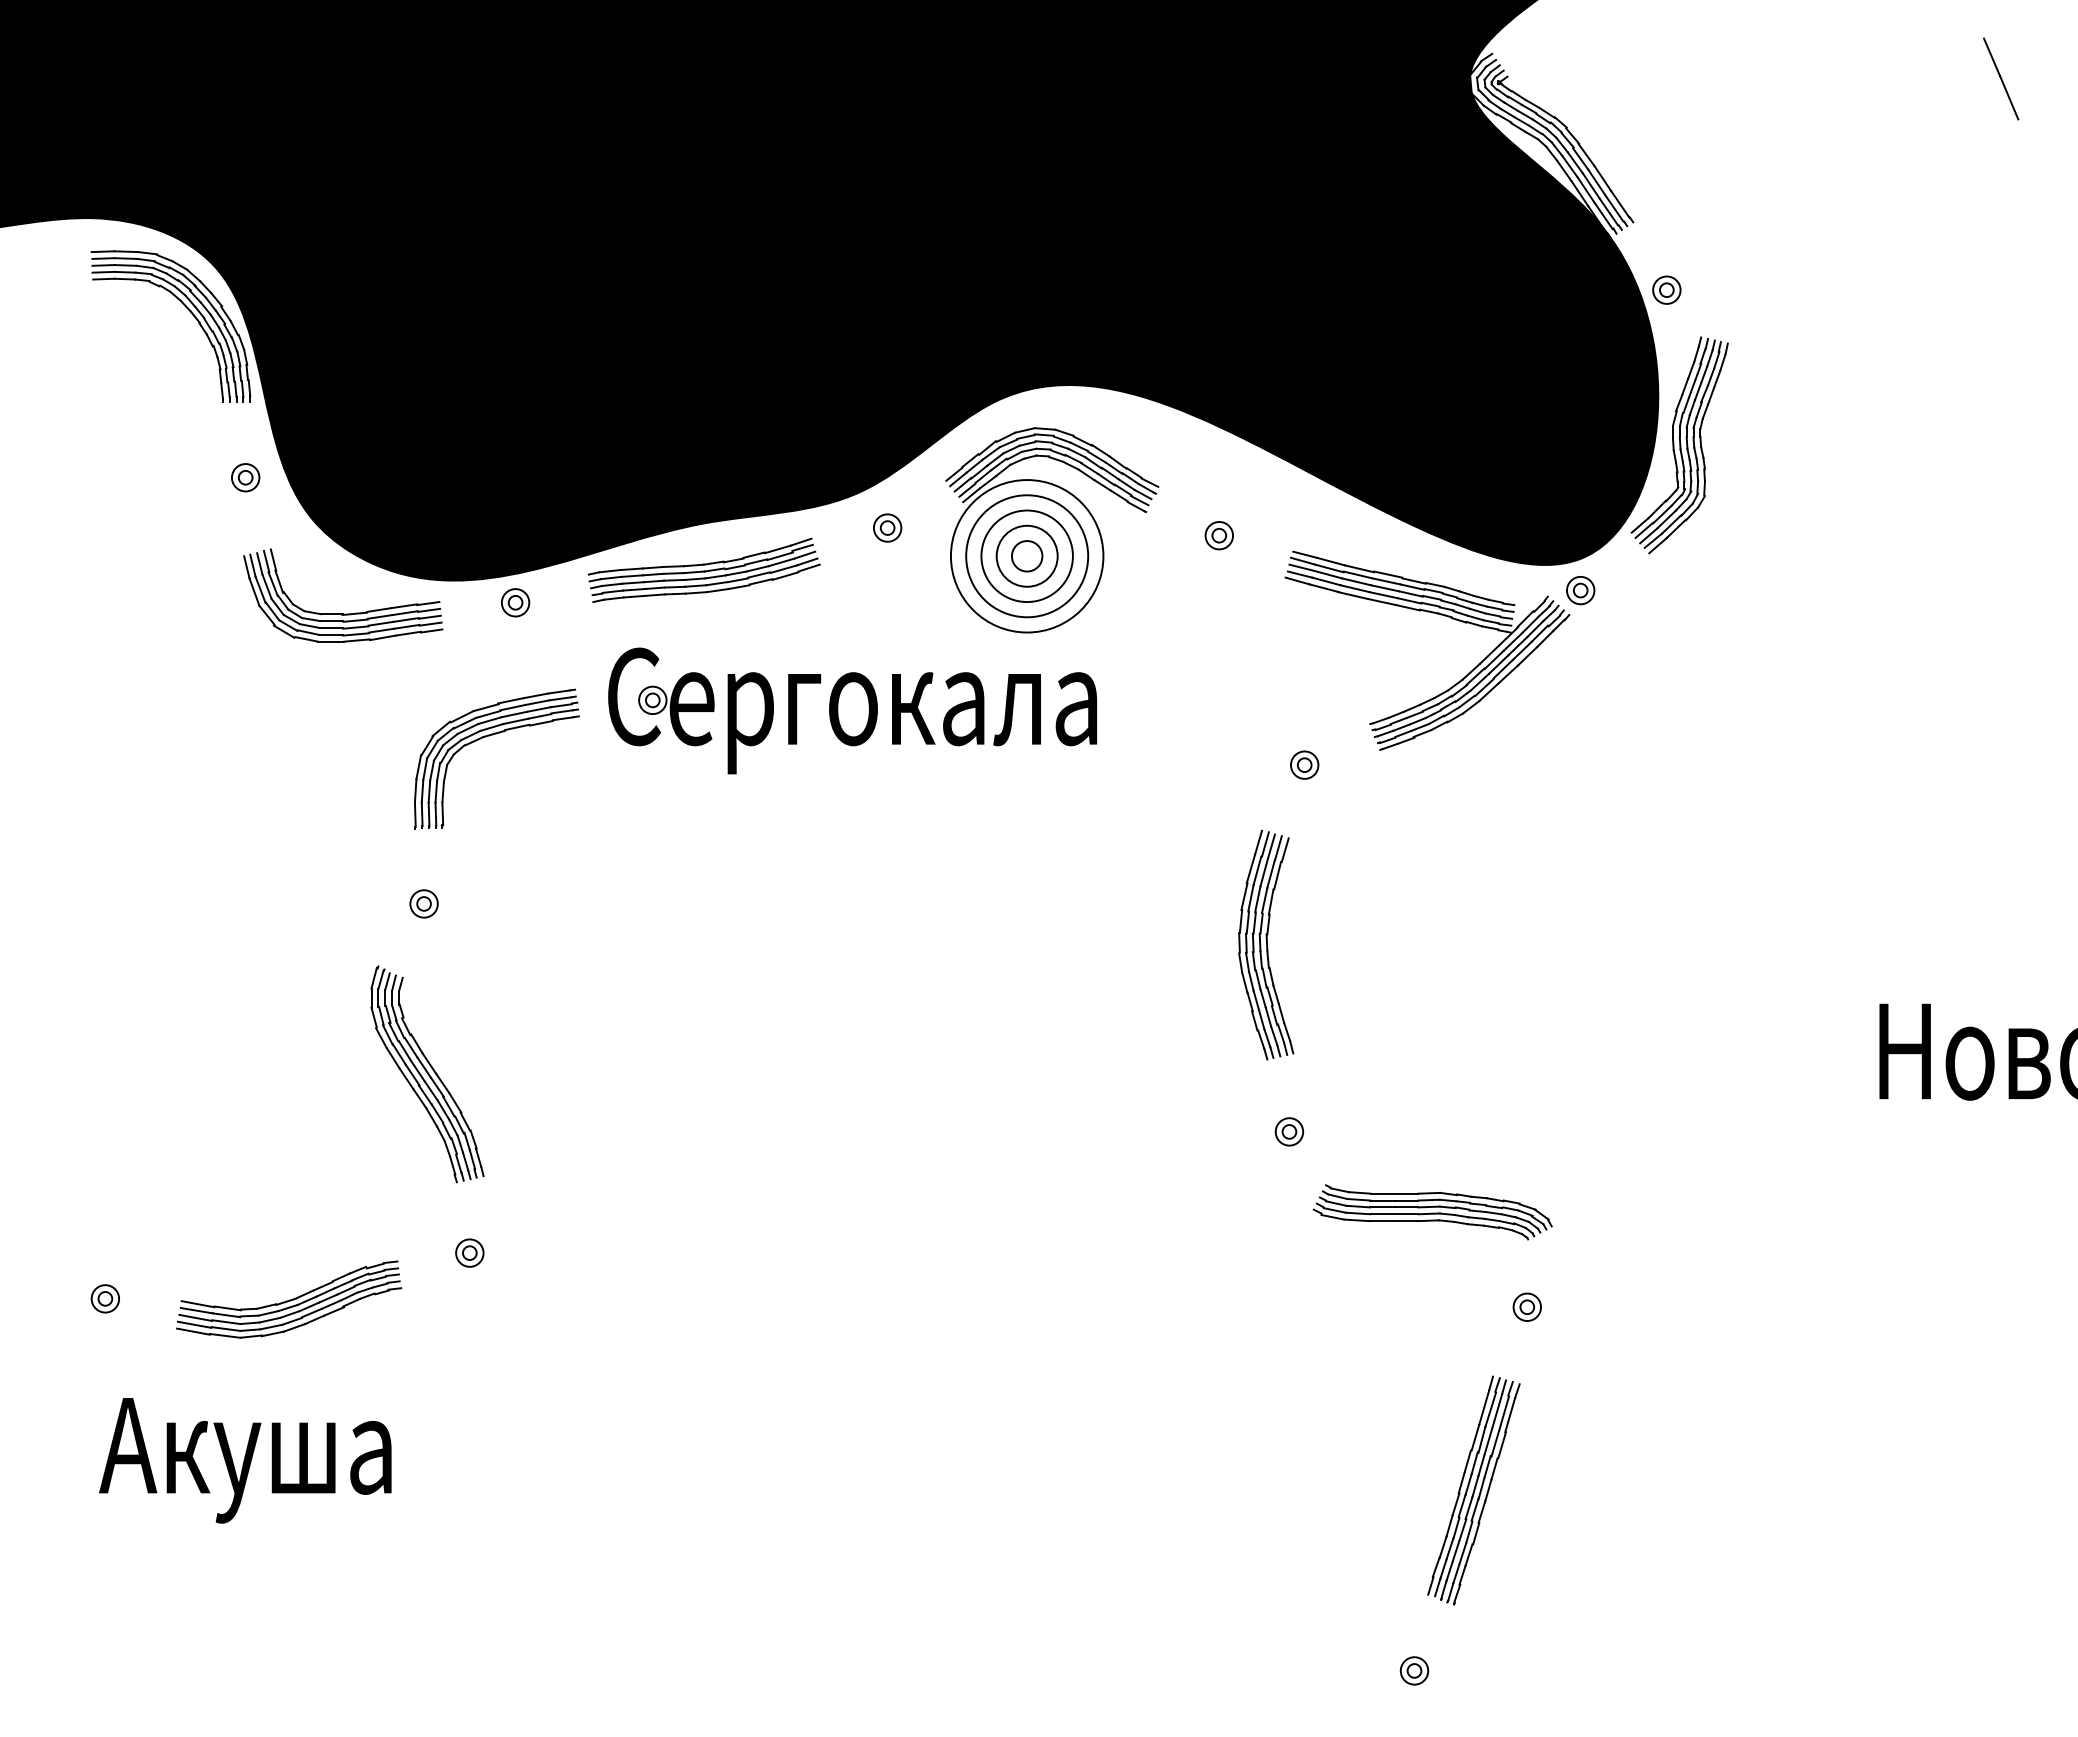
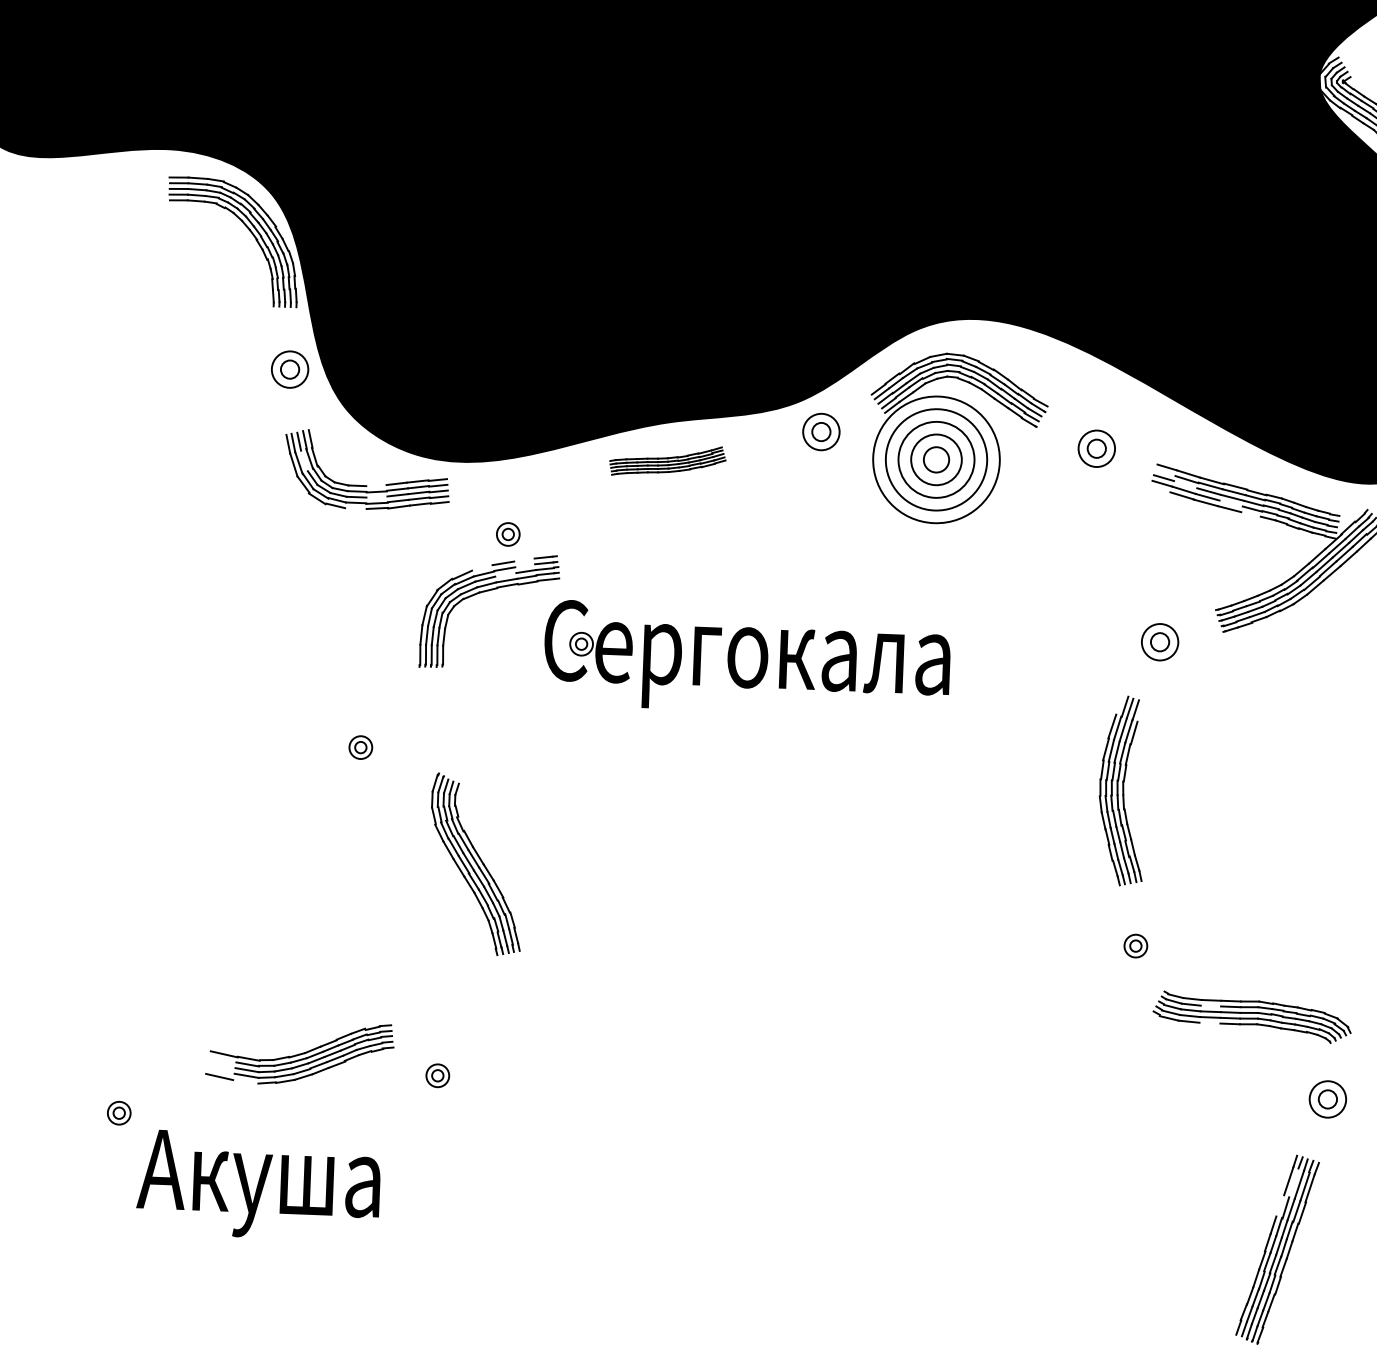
part: (245, 477) -> (290, 369), size x1.6
part: (887, 527) -> (821, 431), size x1.6
part: (1218, 535) -> (1096, 448), size x1.6
line: (1302, 560) -> (1164, 472), removed
part: (703, 569) -> (667, 460), size x0.6
line: (1327, 574) -> (1185, 484), removed
line: (1297, 580) -> (1160, 488), removed
line: (266, 586) -> (304, 460), removed
line: (1383, 595) -> (1231, 503), removed
part: (515, 602) -> (508, 534), moved
line: (1407, 607) -> (1250, 514), removed
line: (354, 613) -> (376, 485), removed
line: (355, 627) -> (376, 497), removed
line: (331, 641) -> (356, 508), removed
line: (535, 695) -> (523, 559), removed
line: (537, 702) -> (525, 565), removed
line: (485, 707) -> (481, 568), removed
part: (852, 710) -> (747, 658), moved
line: (514, 714) -> (505, 574), removed
part: (1304, 764) -> (1160, 641), size x1.6
line: (1258, 842) -> (1119, 704), removed
line: (1284, 850) -> (1140, 712), removed
part: (423, 903) -> (360, 747), moved
part: (427, 1074) -> (476, 864), moved
line: (1382, 1200) -> (1210, 1006), removed
line: (1381, 1221) -> (1209, 1023), removed
part: (469, 1252) -> (437, 1075), moved
part: (104, 1298) -> (118, 1112), moved
part: (1526, 1306) -> (1327, 1098), size x1.6
line: (196, 1310) -> (222, 1059), removed
line: (195, 1317) -> (221, 1065), removed
line: (194, 1324) -> (220, 1071), removed
line: (224, 1335) -> (245, 1081), removed
line: (1490, 1409) -> (1293, 1182), removed
line: (1475, 1437) -> (1280, 1205), removed

